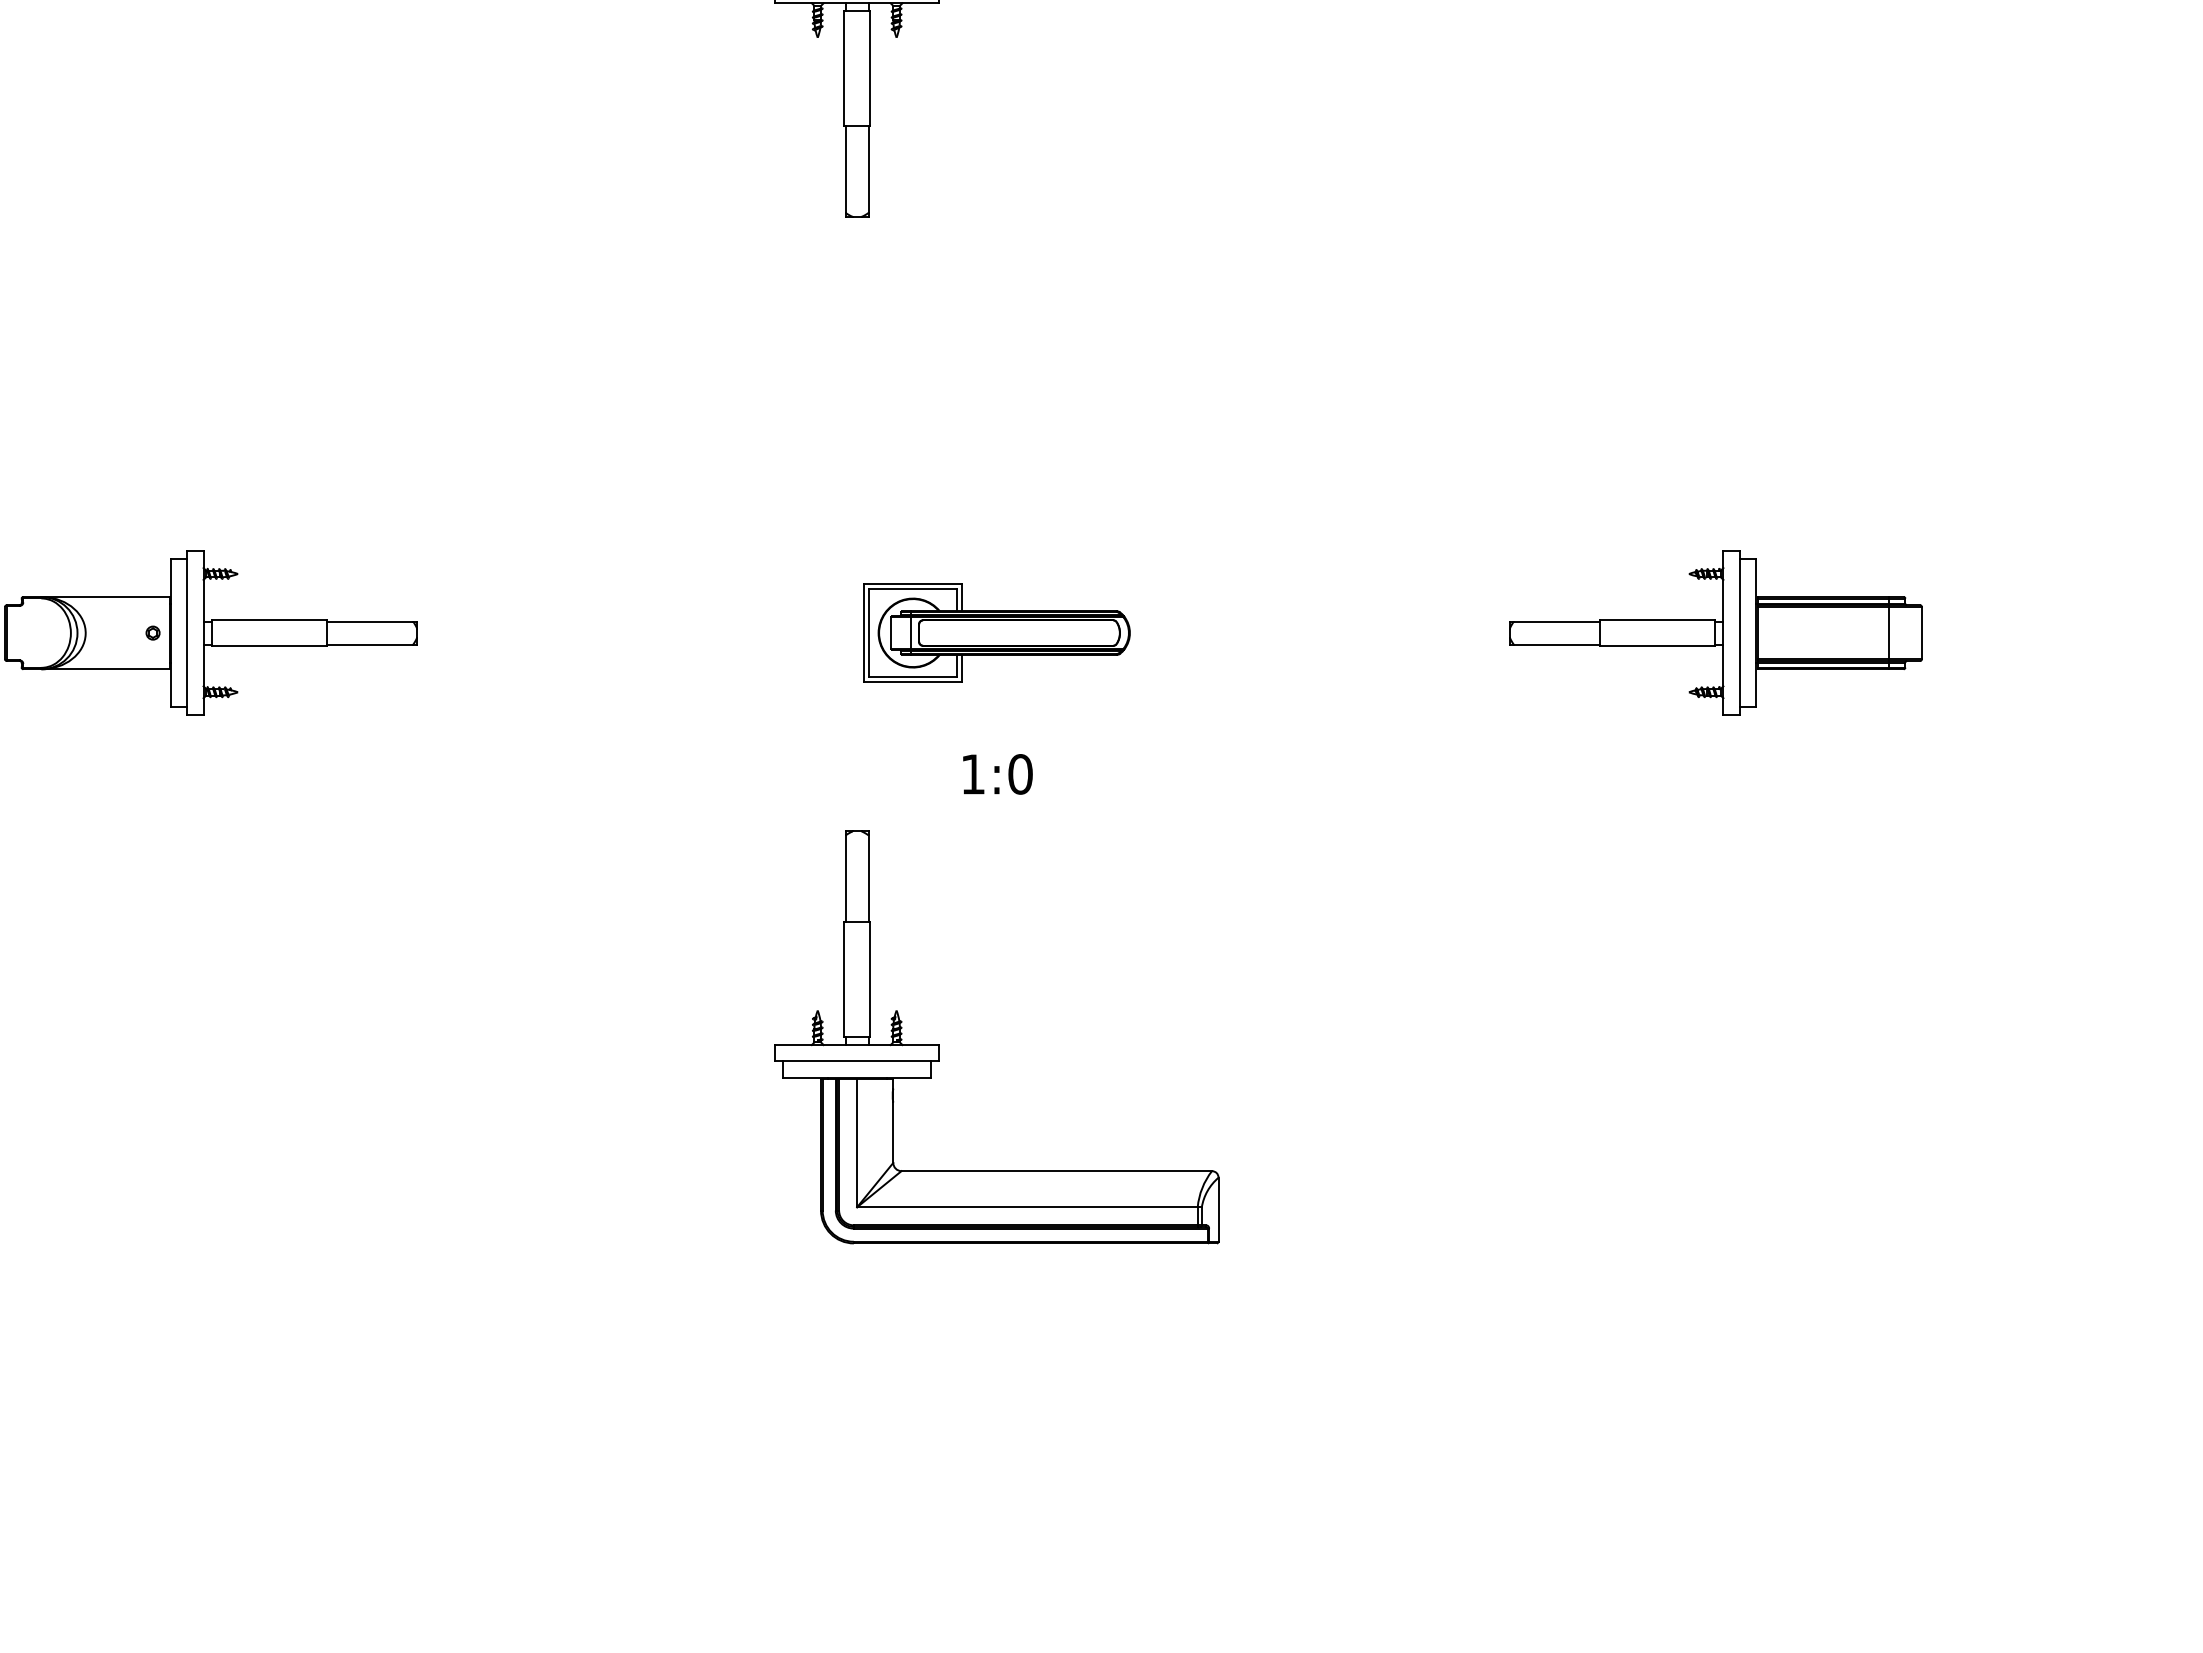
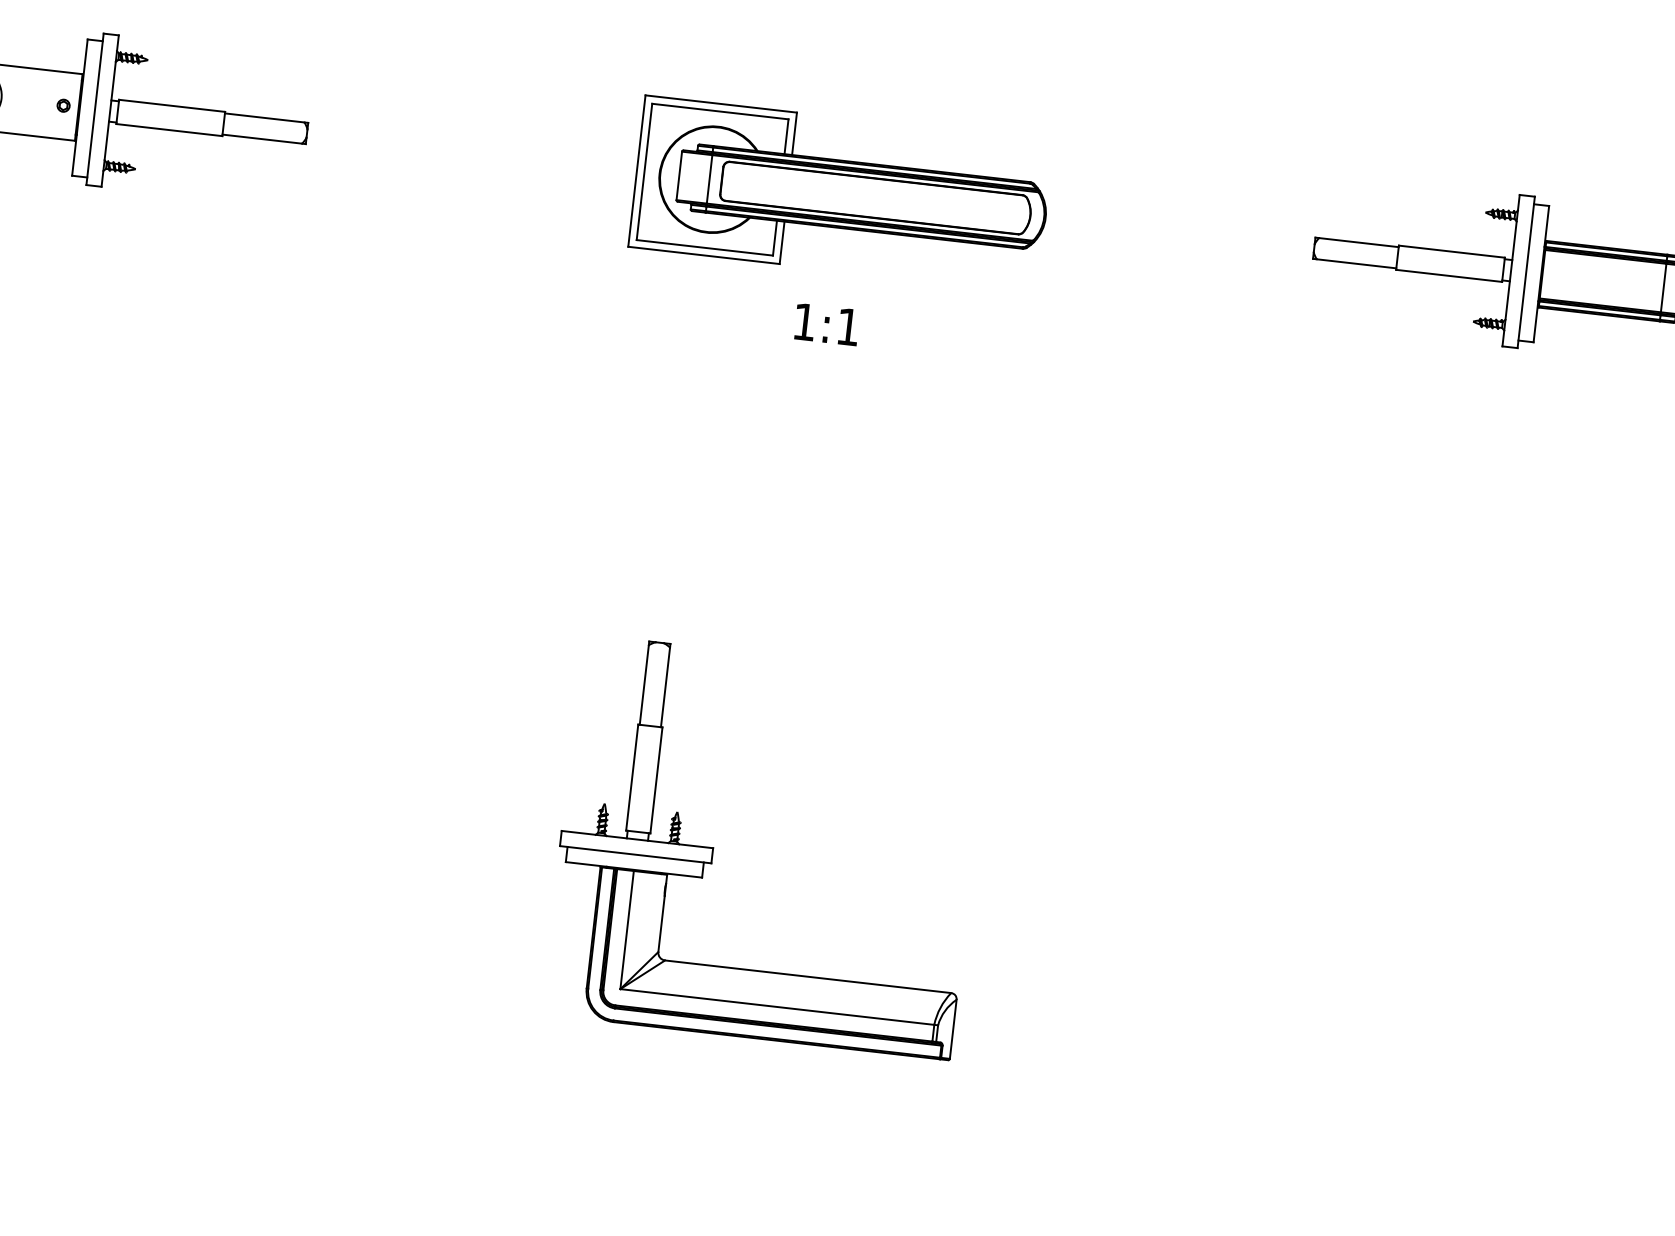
part: (996, 632) -> (841, 193), size x1.67
text: (1020, 774) -> (848, 327), 1:0 -> 1:1
part: (939, 1044) -> (713, 847), moved

